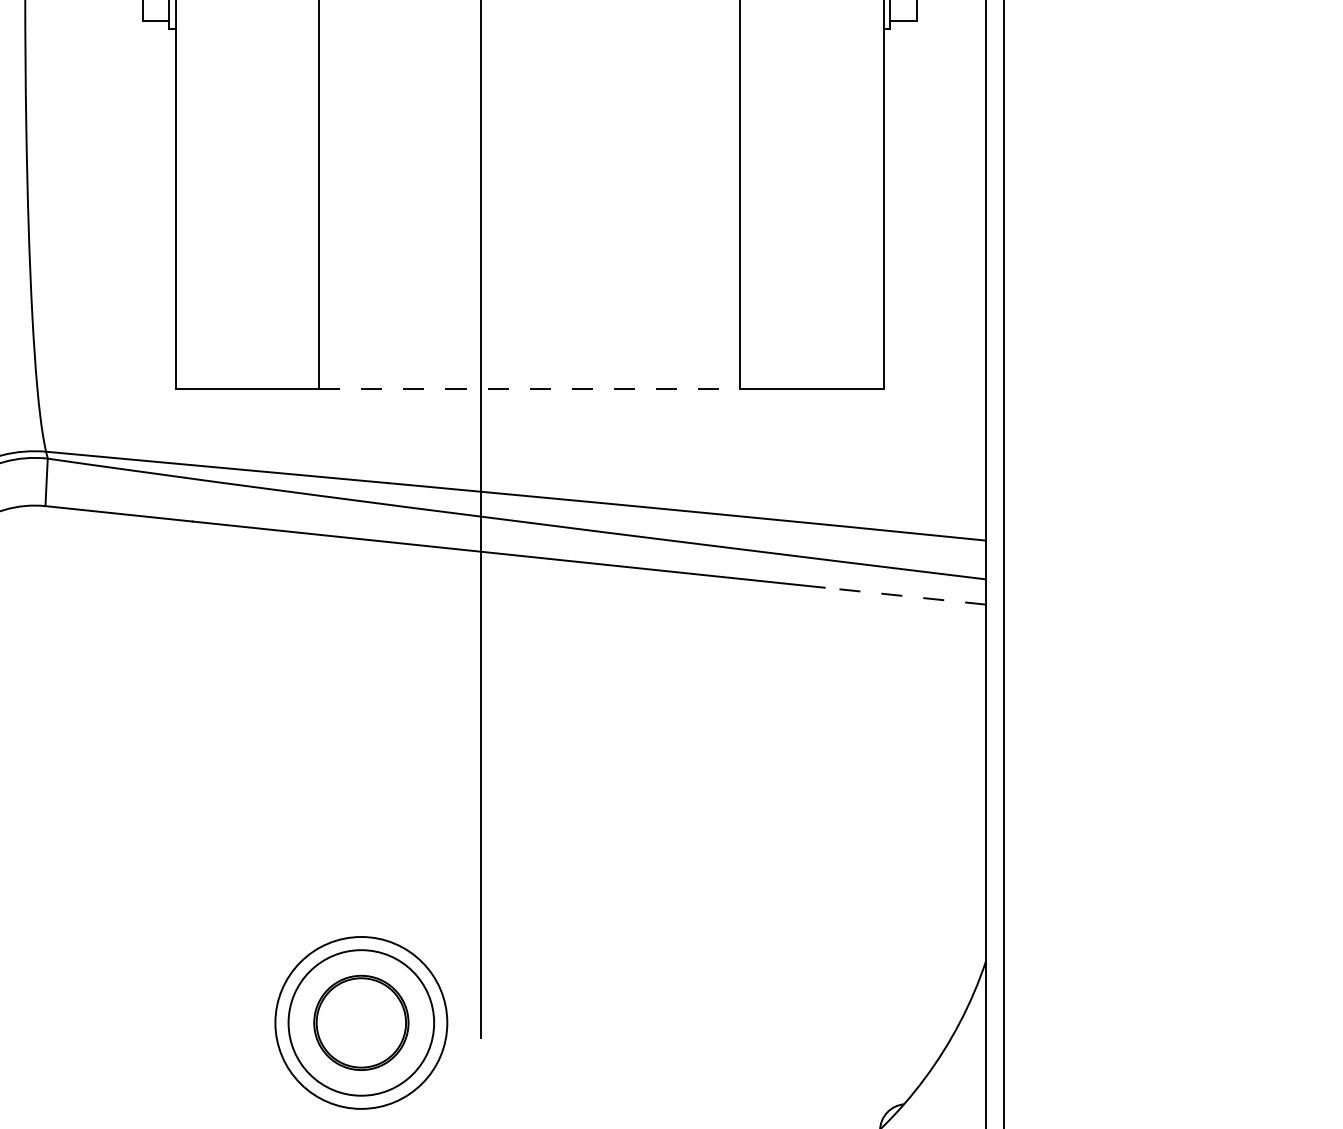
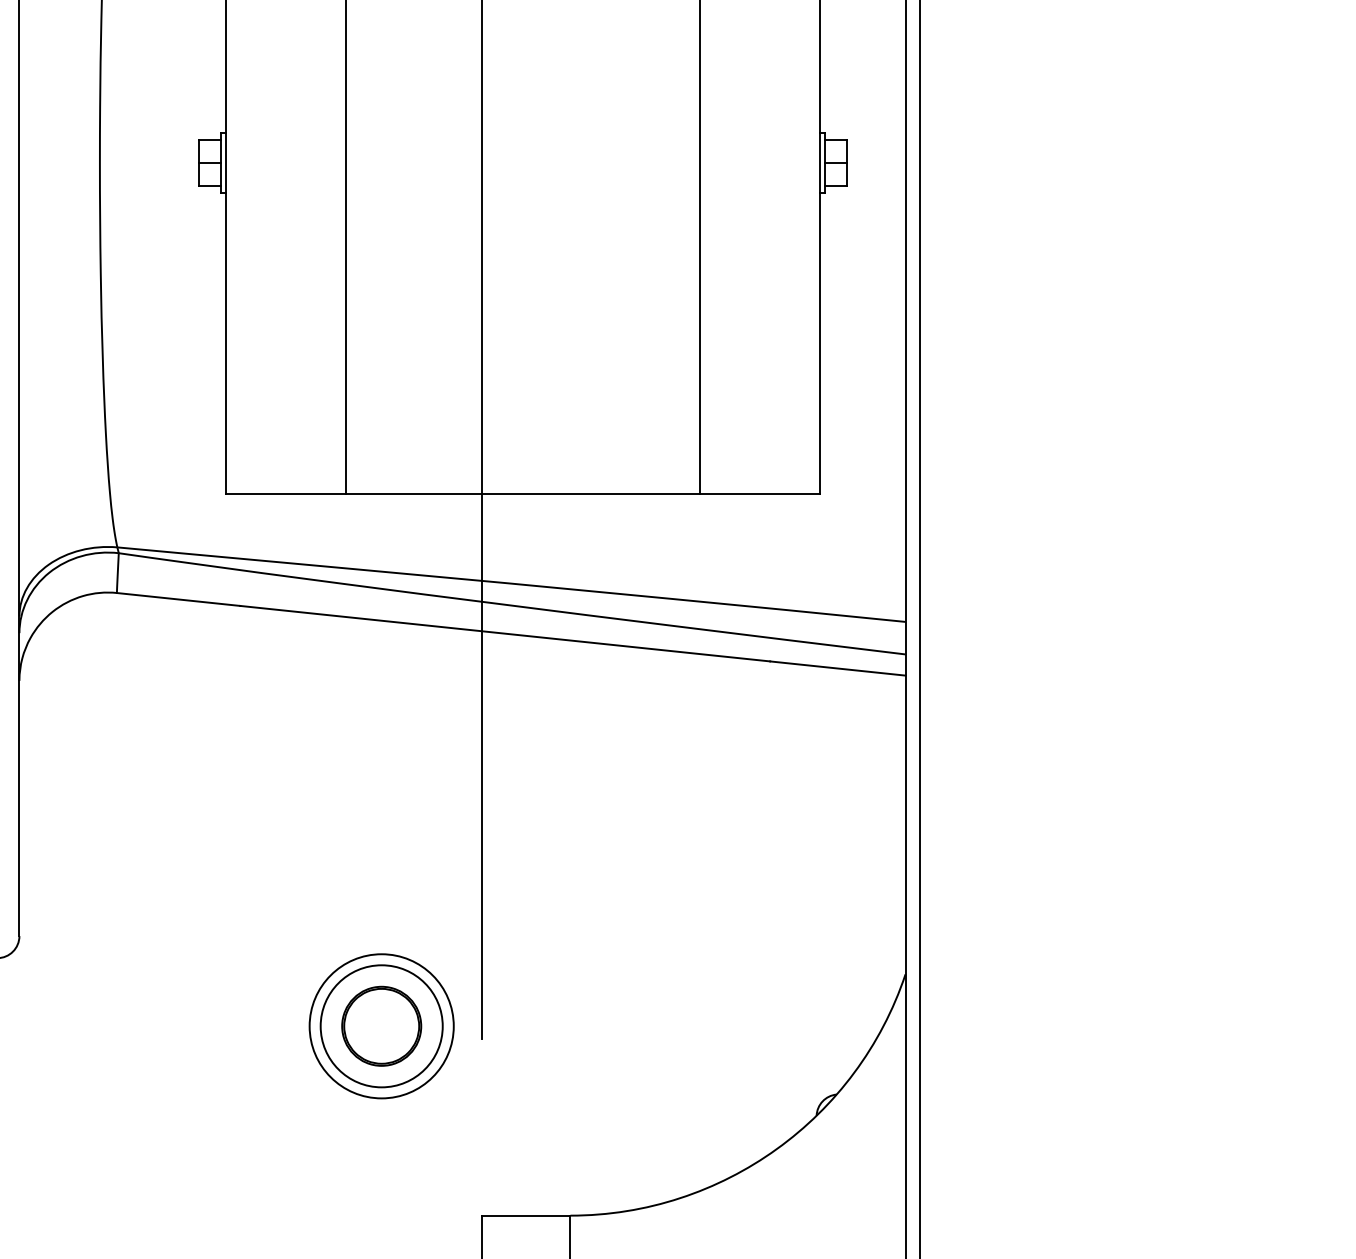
line: (529, 388) -> (522, 494), dashed -> solid
line: (904, 596) -> (837, 668), dashed -> solid

